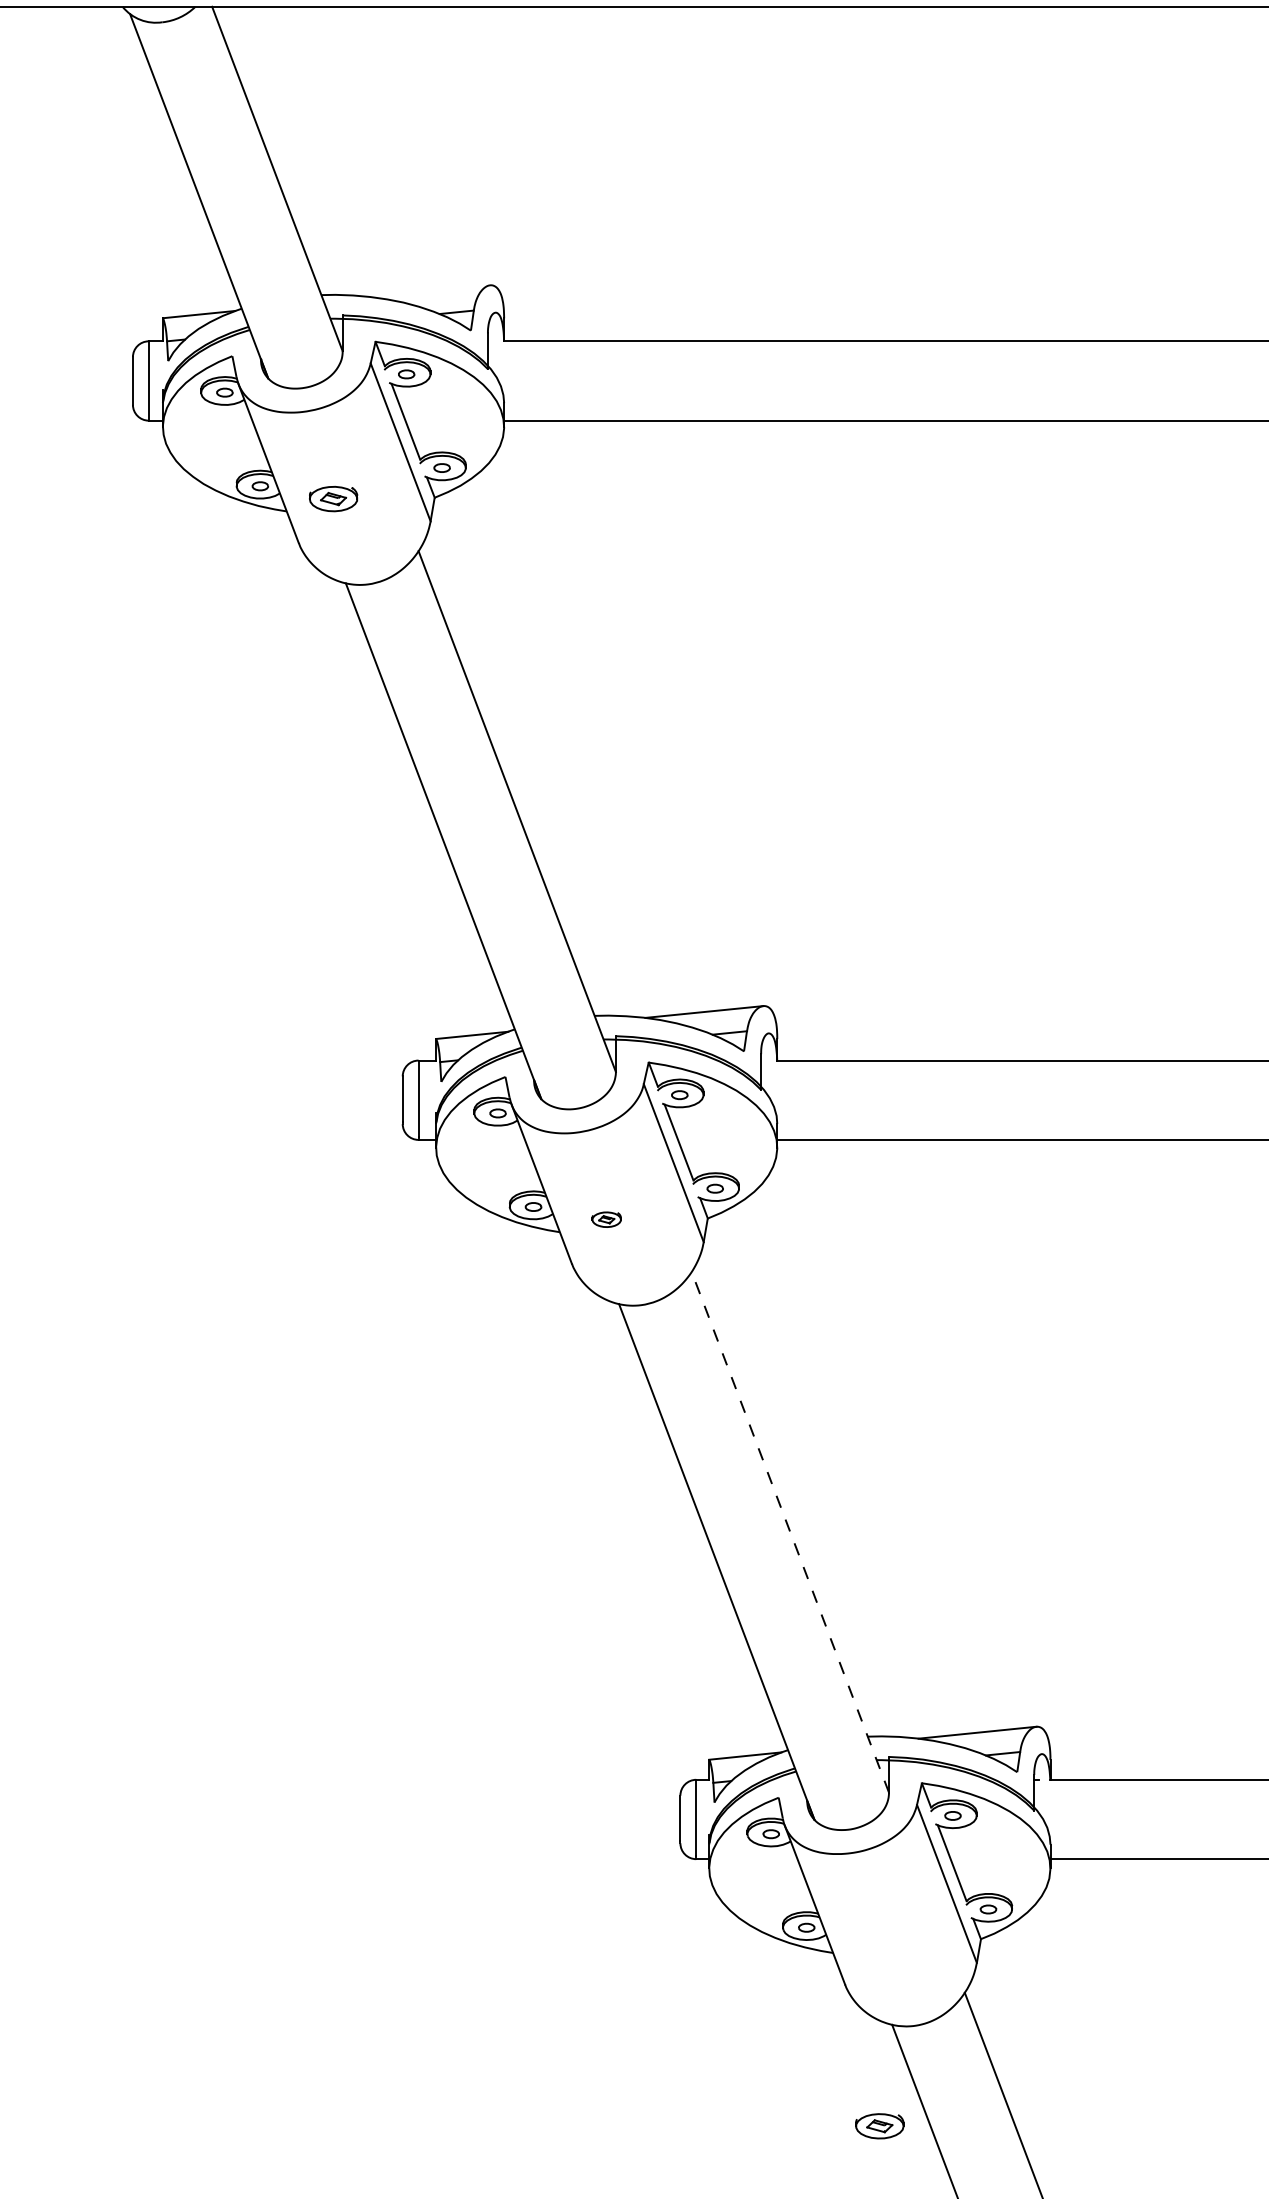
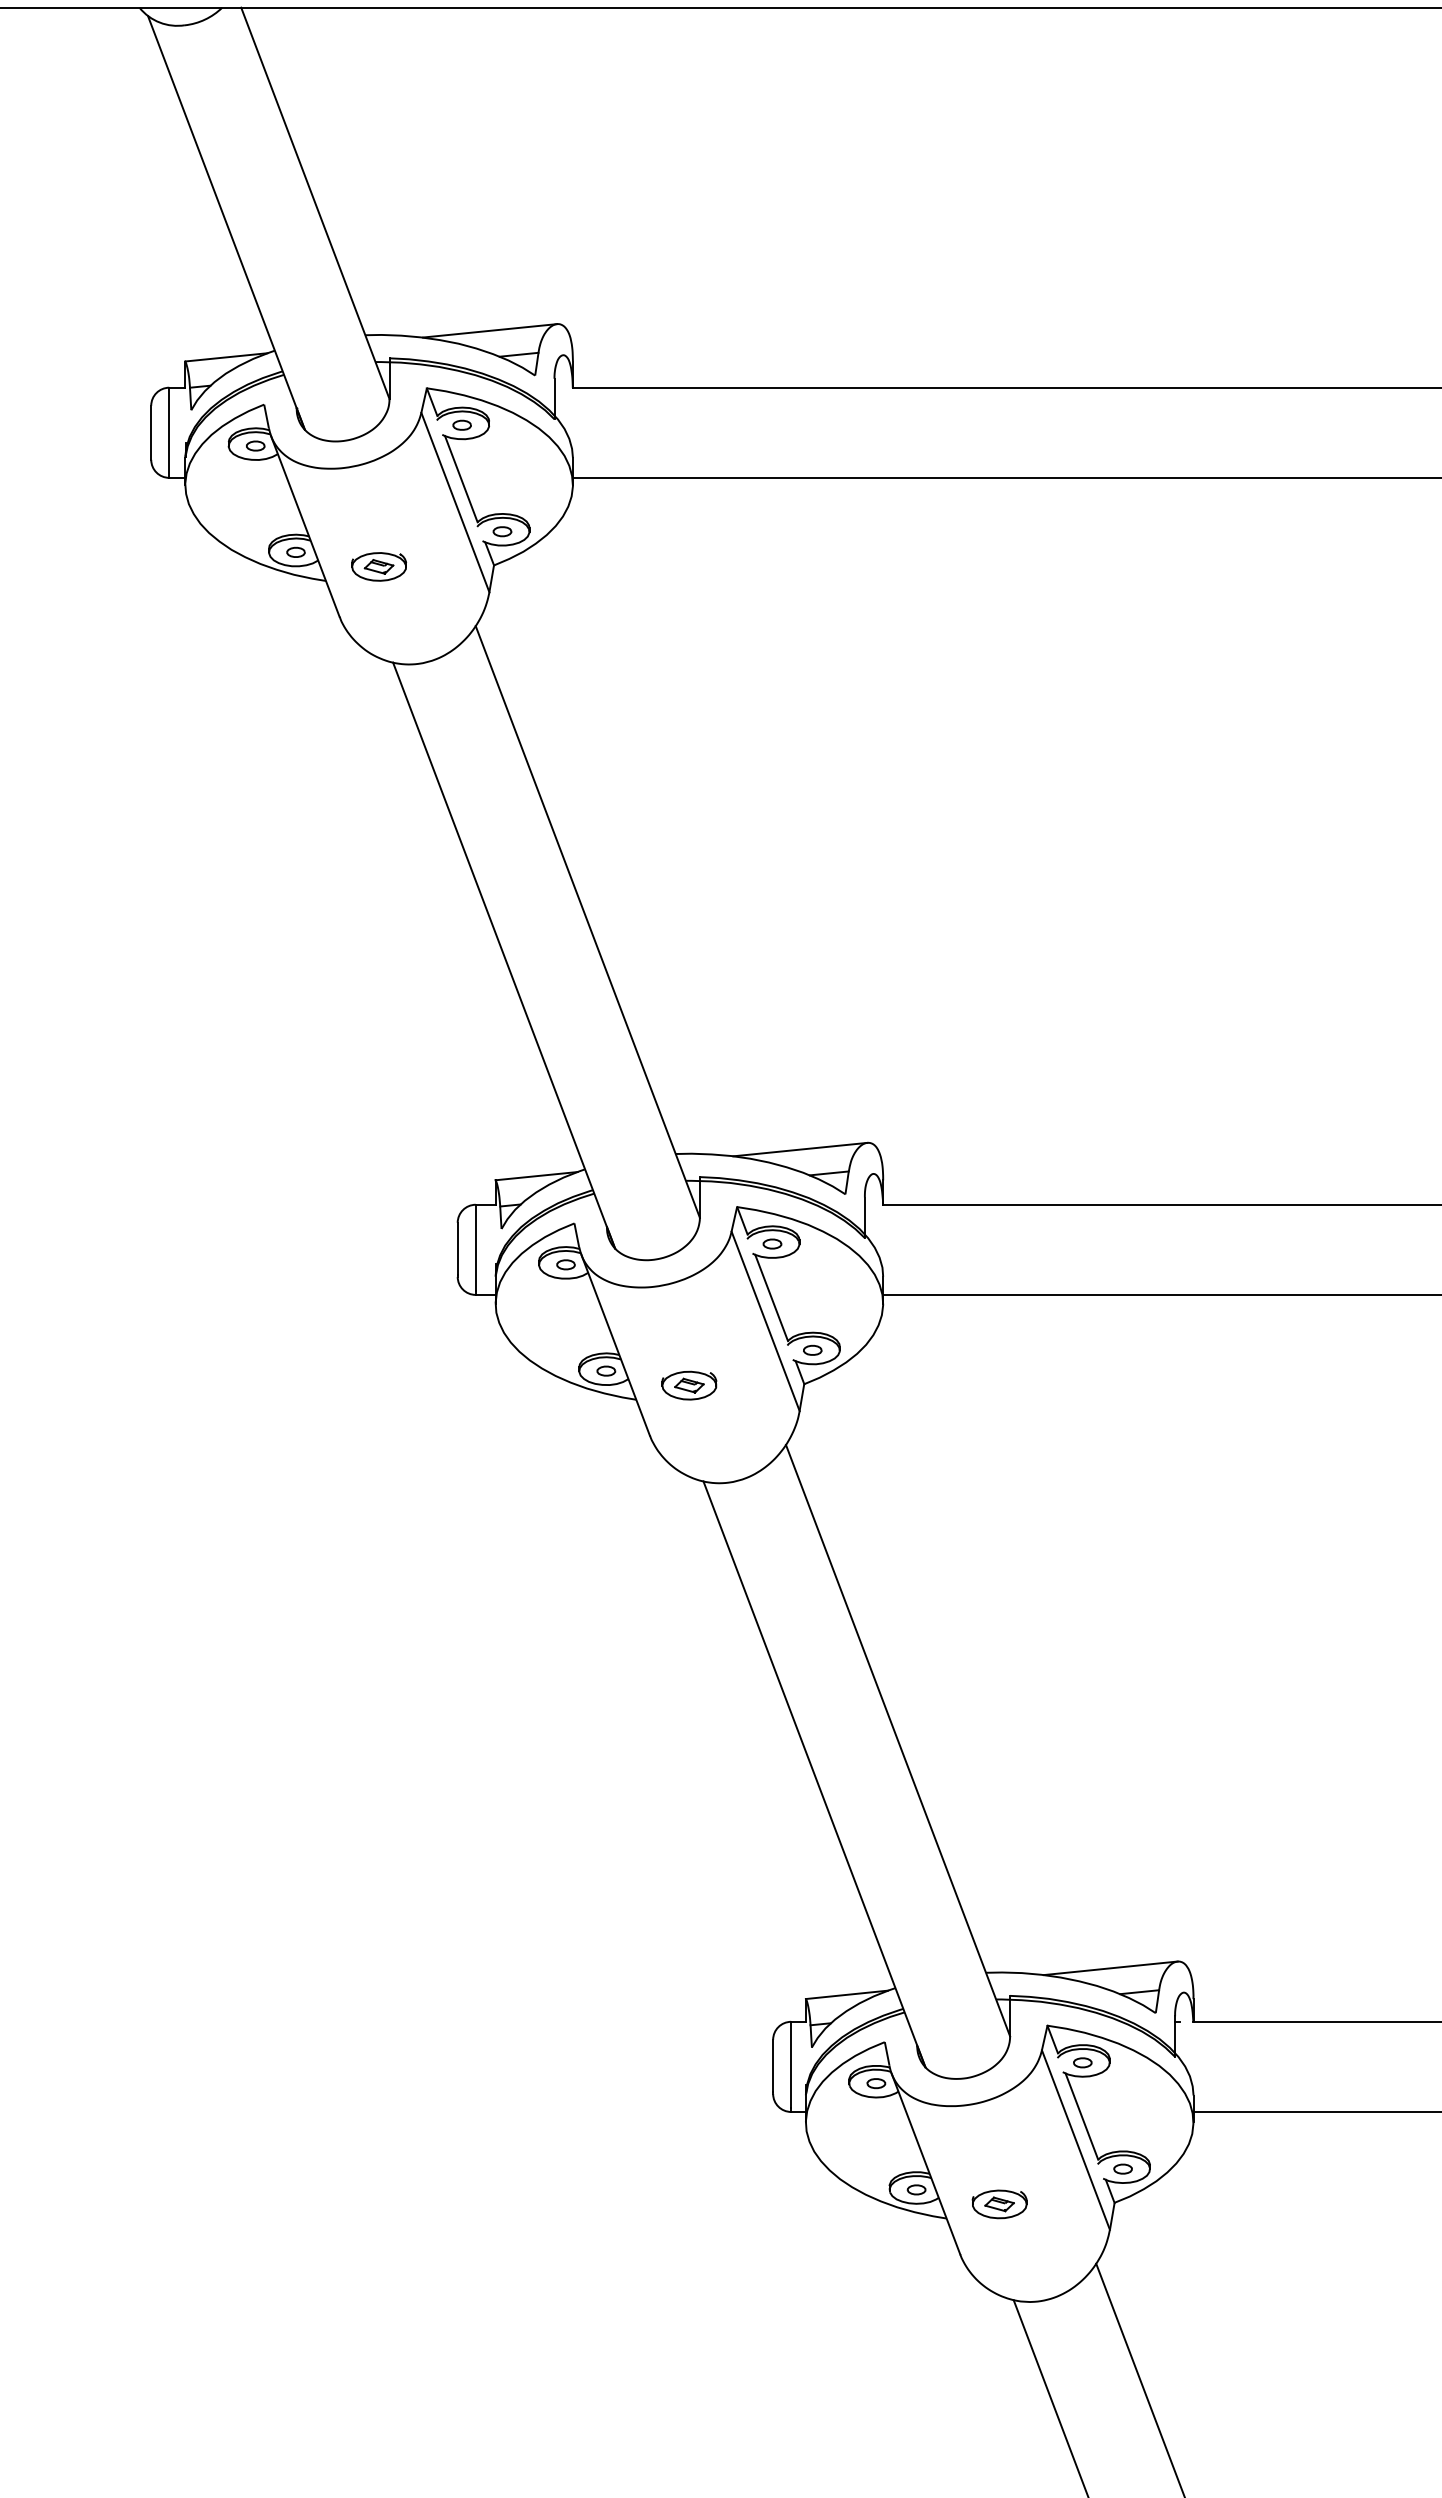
line: (431, 290) -> (490, 330), added
part: (606, 1219) -> (689, 1385), size x1.67
line: (789, 1532) -> (897, 1740), dashed -> solid
part: (879, 2126) -> (999, 2204), moved

